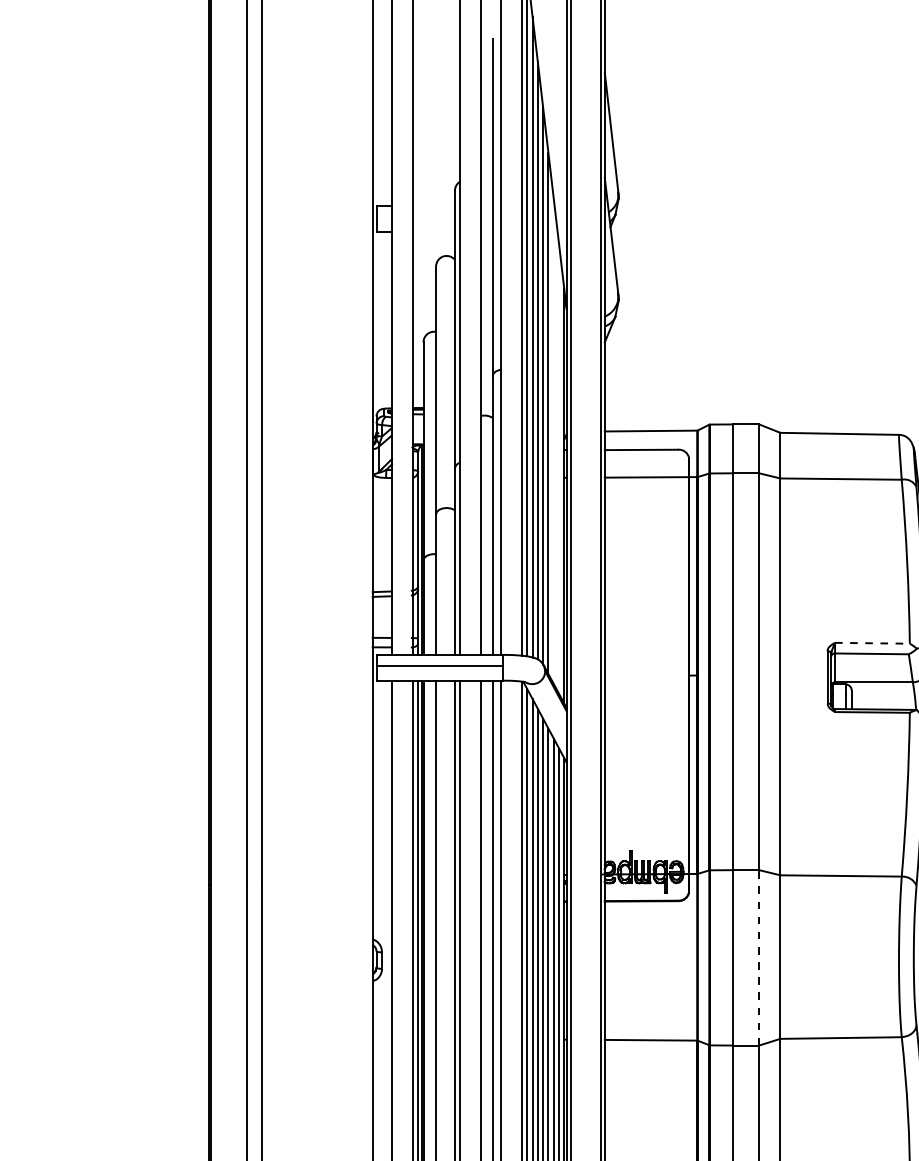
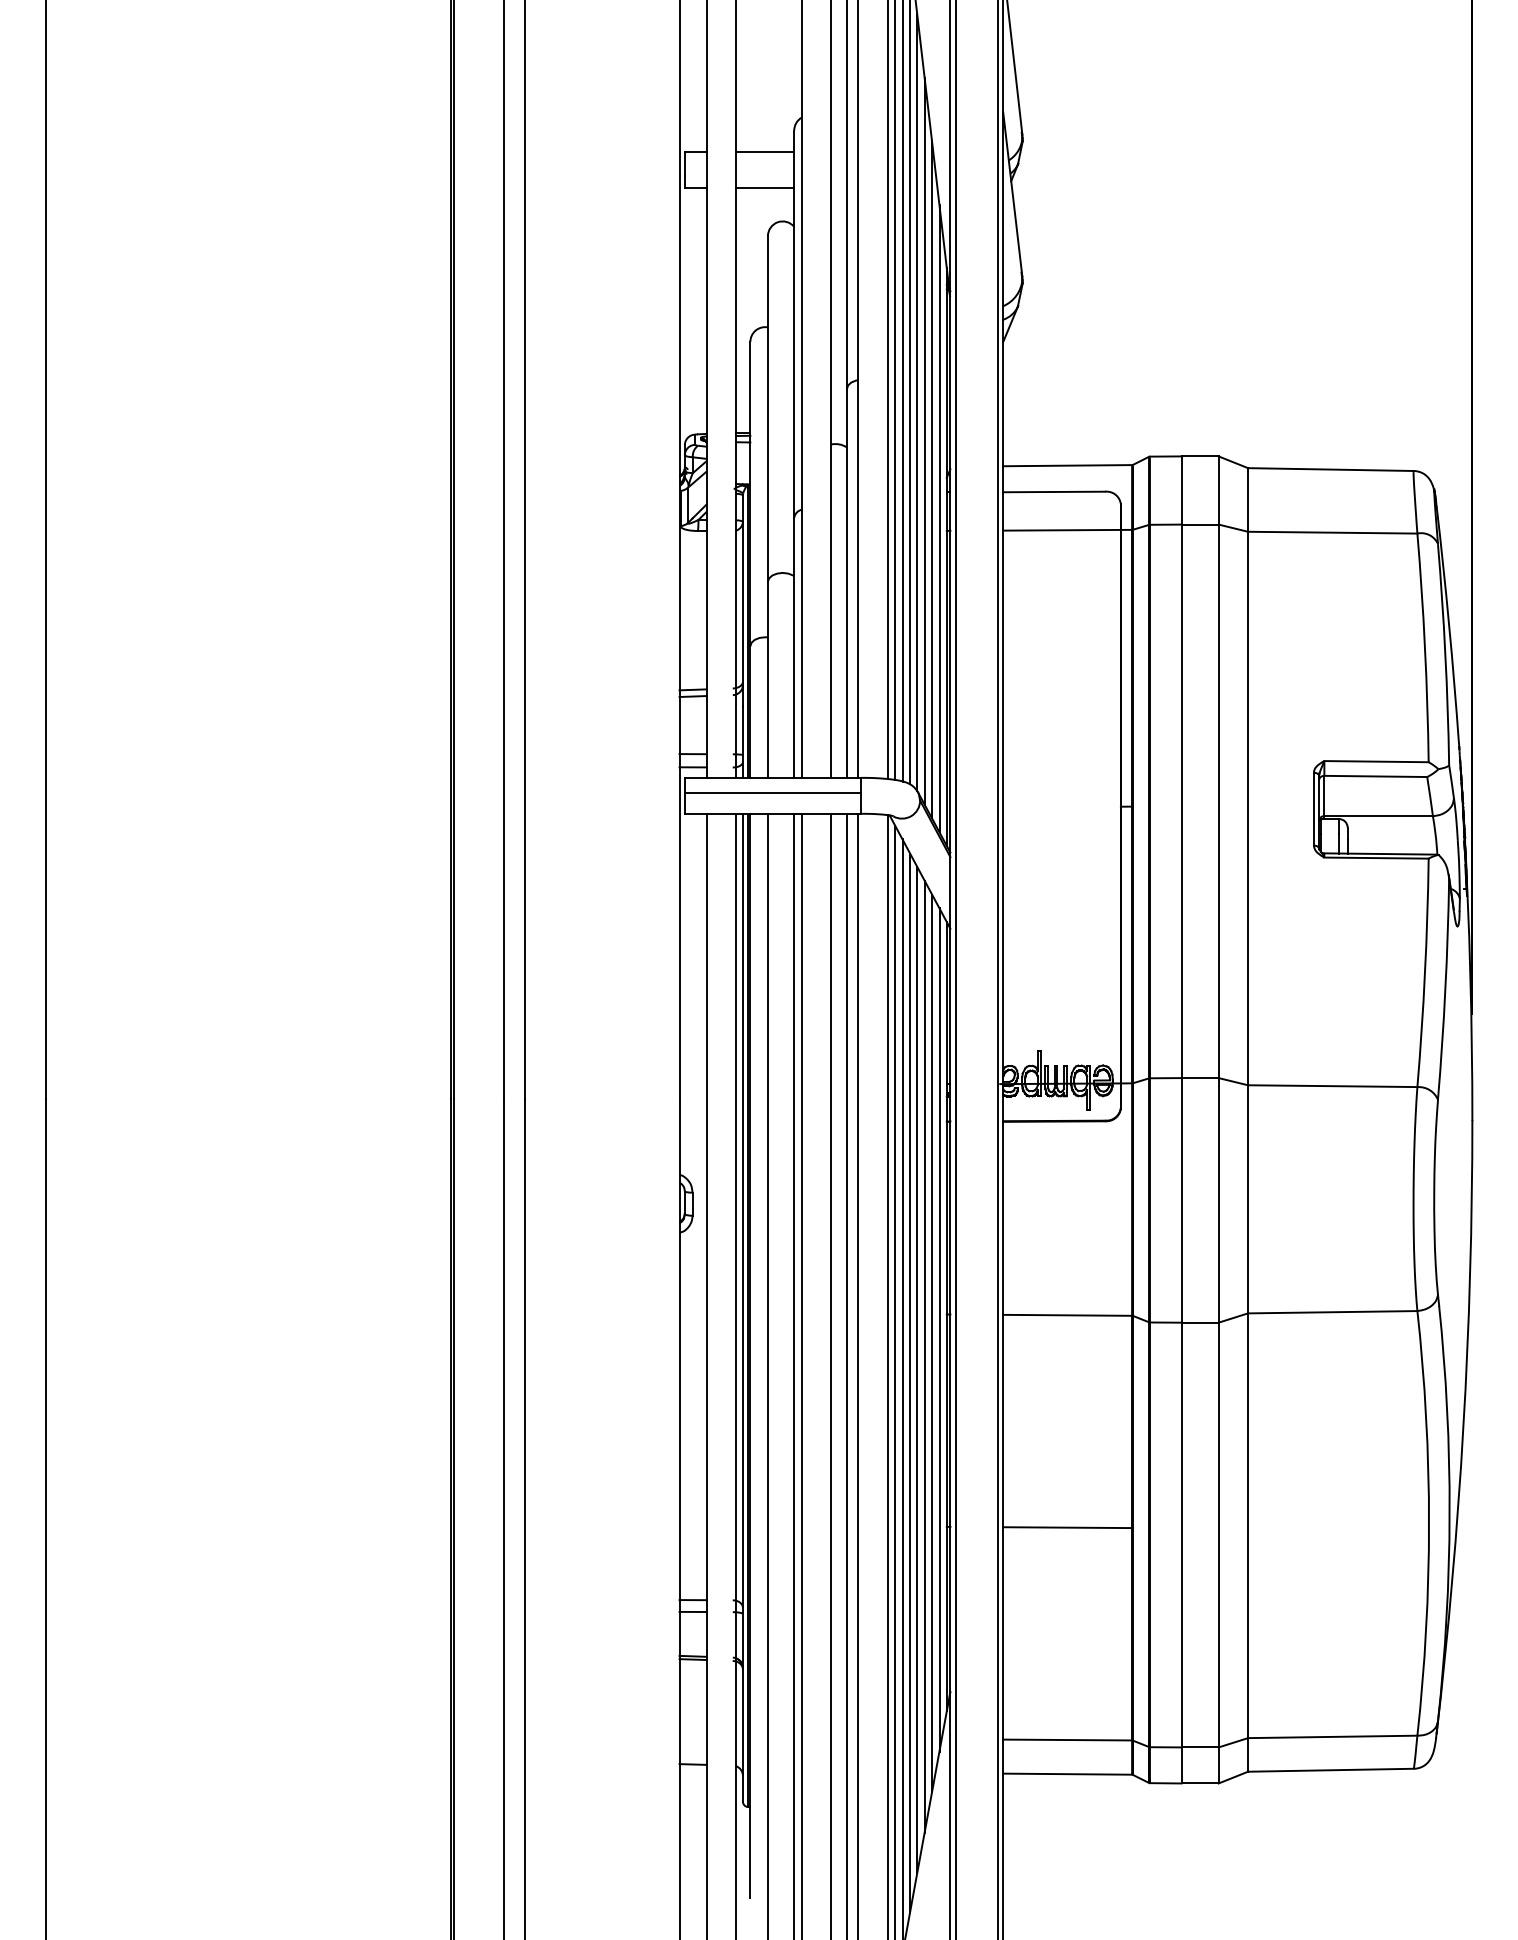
line: (434, 205) -> (765, 151), added
line: (434, 231) -> (765, 187), added
line: (554, 440) -> (932, 479), added
line: (559, 468) -> (939, 518), added
line: (872, 643) -> (1376, 761), dashed -> solid
line: (759, 957) -> (1218, 1199), dashed -> solid

